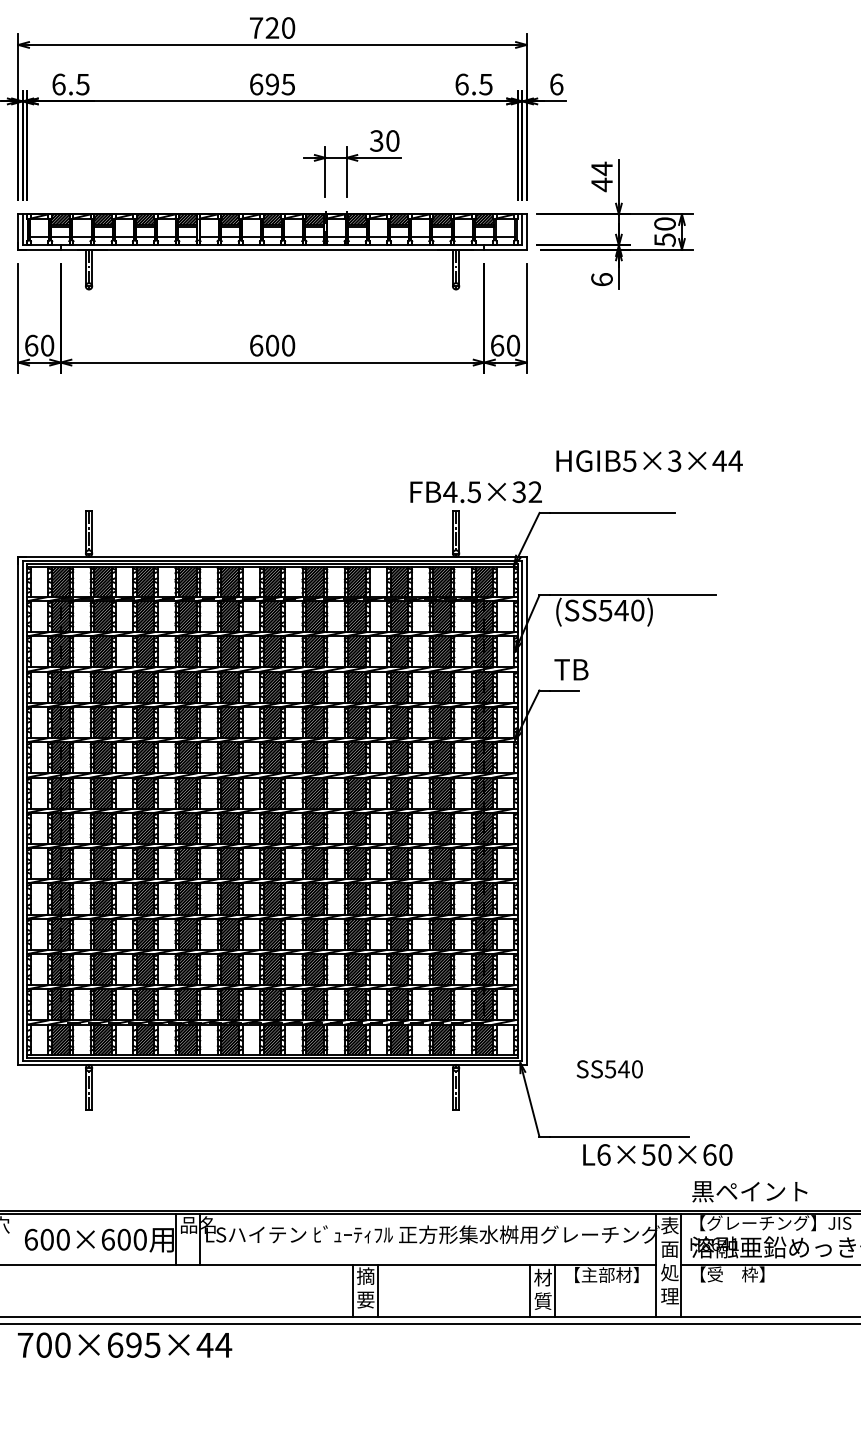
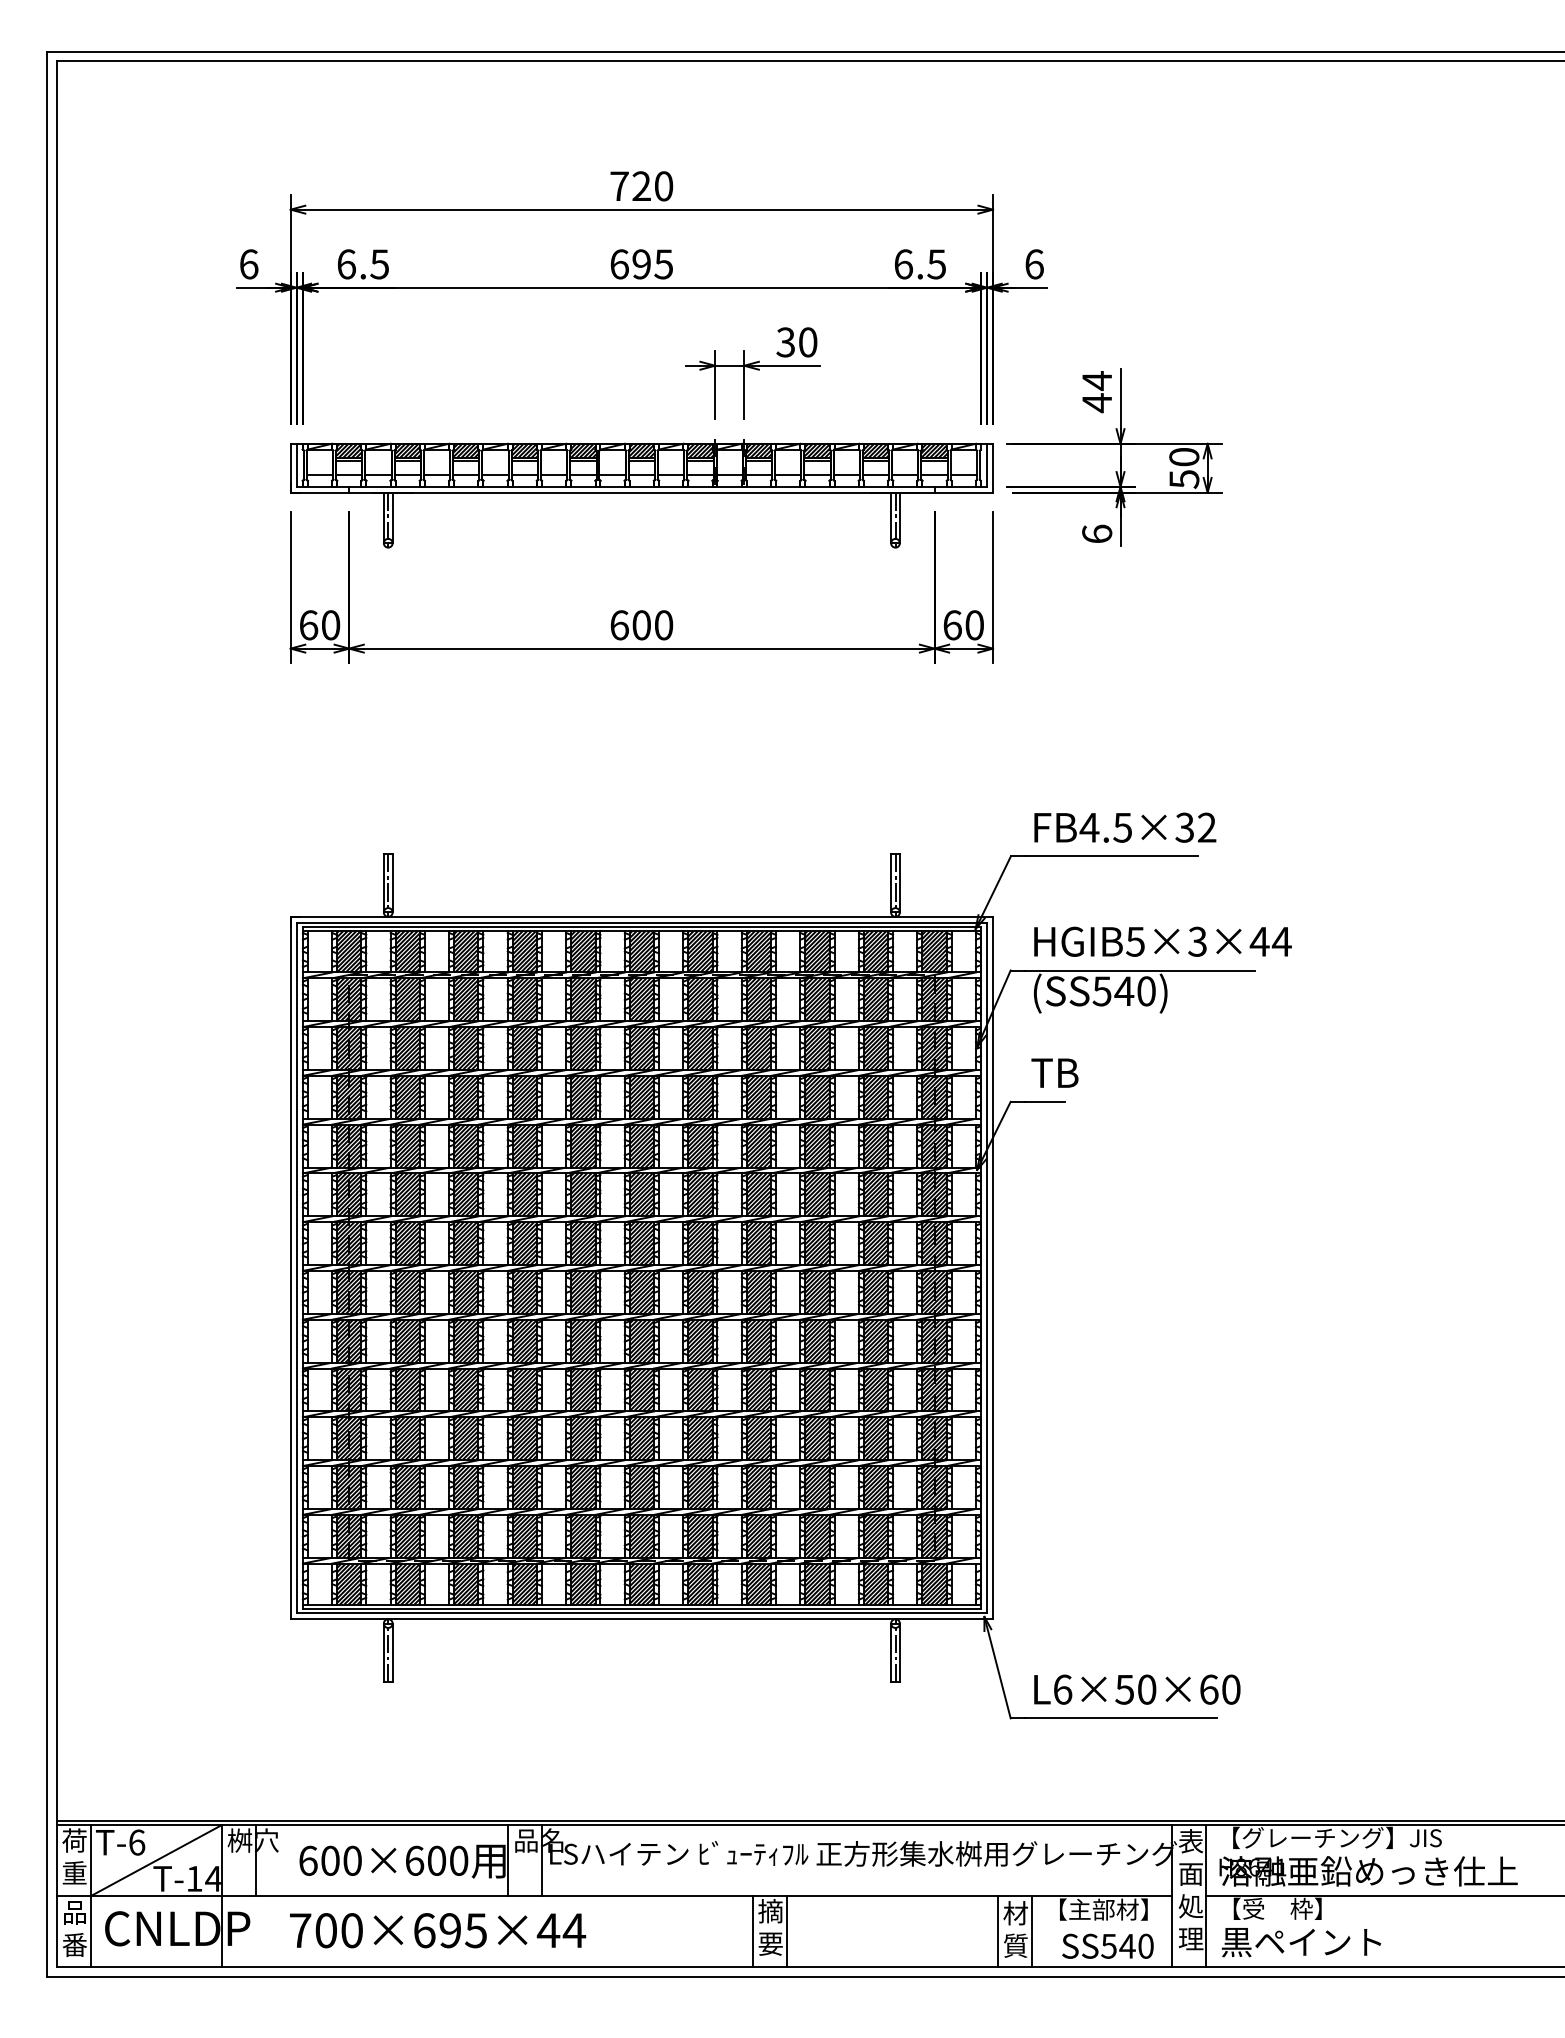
text: (649, 460) -> (1162, 941), moved
text: (476, 492) -> (1125, 827), moved
text: (609, 1068) -> (1107, 1945), moved
text: (657, 1154) -> (1137, 1689), moved
text: (749, 1191) -> (1301, 1942), moved
text: (125, 1345) -> (438, 1930), moved

